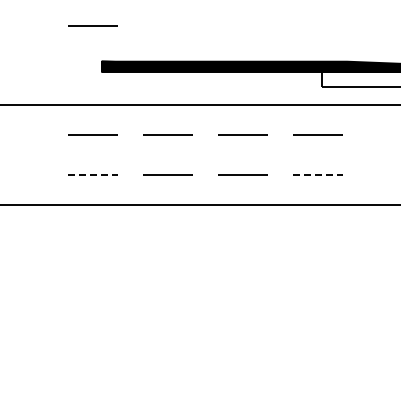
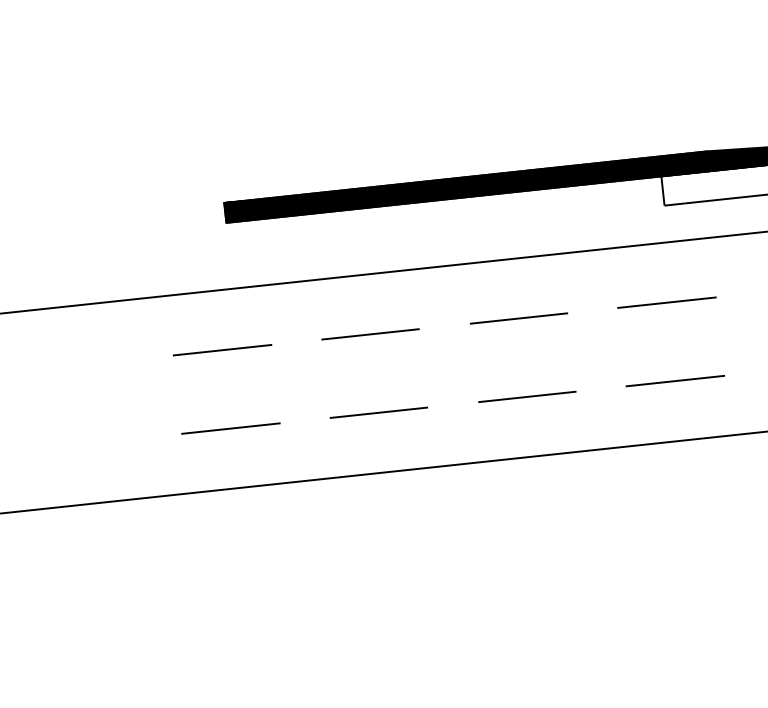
line: (92, 25) -> (197, 133), removed
line: (93, 175) -> (231, 429), dashed -> solid
line: (318, 175) -> (675, 382), dashed -> solid

